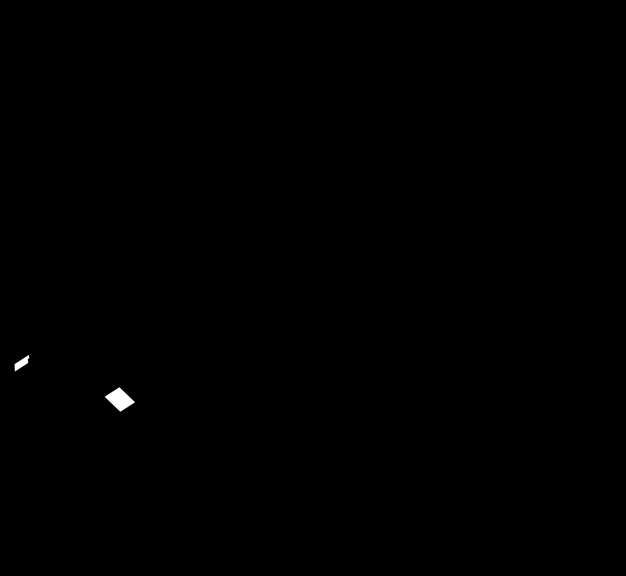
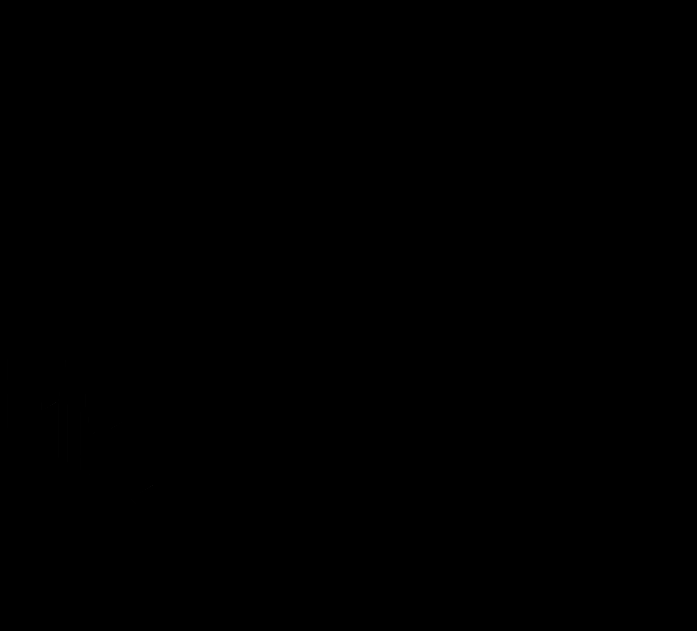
fill: (21, 362) -> (50, 400), added
fill: (120, 399) -> (154, 445), added

